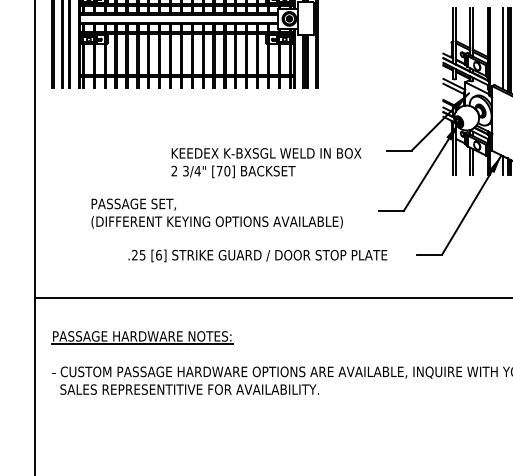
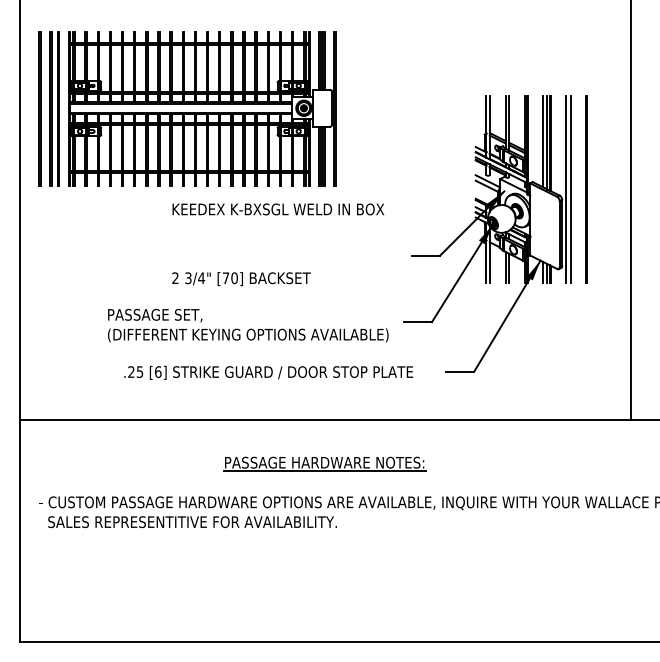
text: (265, 153) -> (277, 209), moved
text: (217, 213) -> (248, 325), moved
part: (142, 337) -> (324, 463), moved

